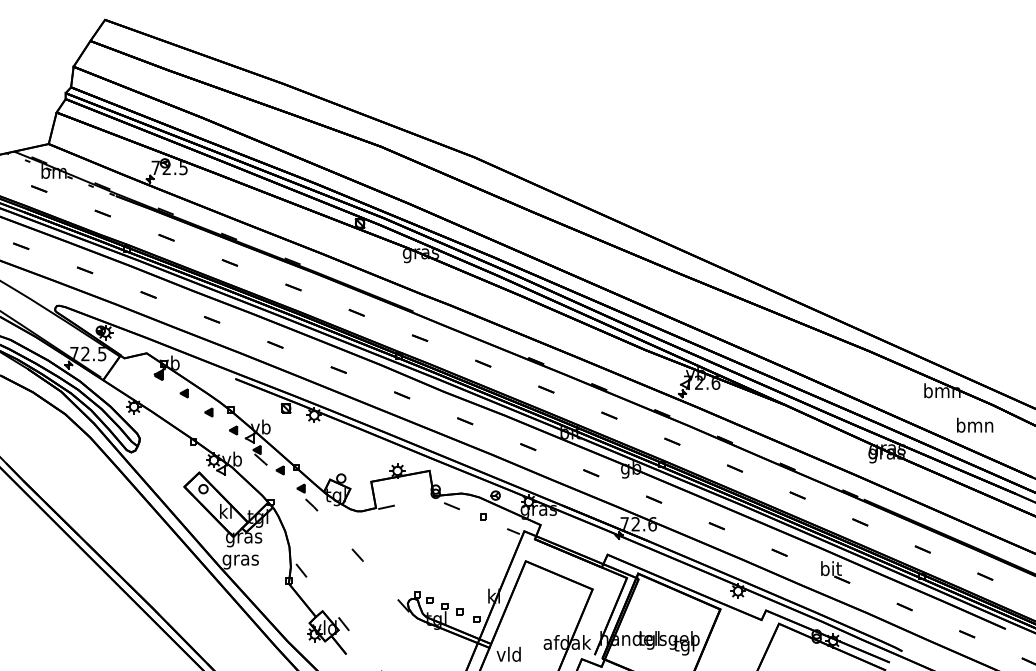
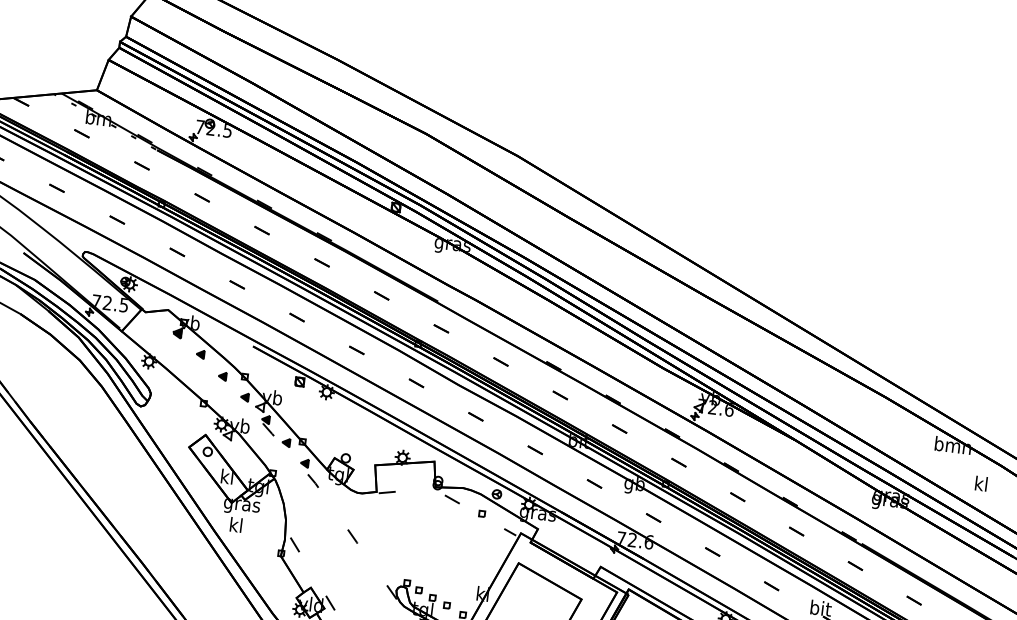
text: (975, 424) -> (981, 483), bmn -> kl
text: (240, 559) -> (235, 526), gras -> kl

